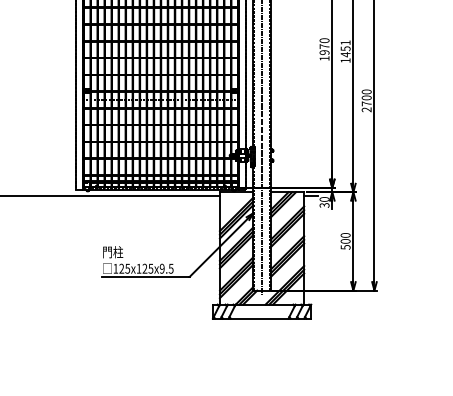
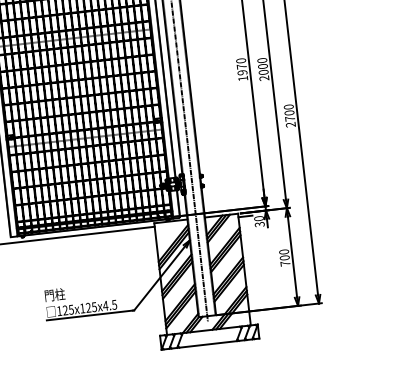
text: (345, 51) -> (263, 69), 1451 -> 2000
text: (345, 247) -> (285, 263), 500 -> 700
text: (161, 268) -> (104, 305), 125x125x9.5 -> 125x125x4.5

